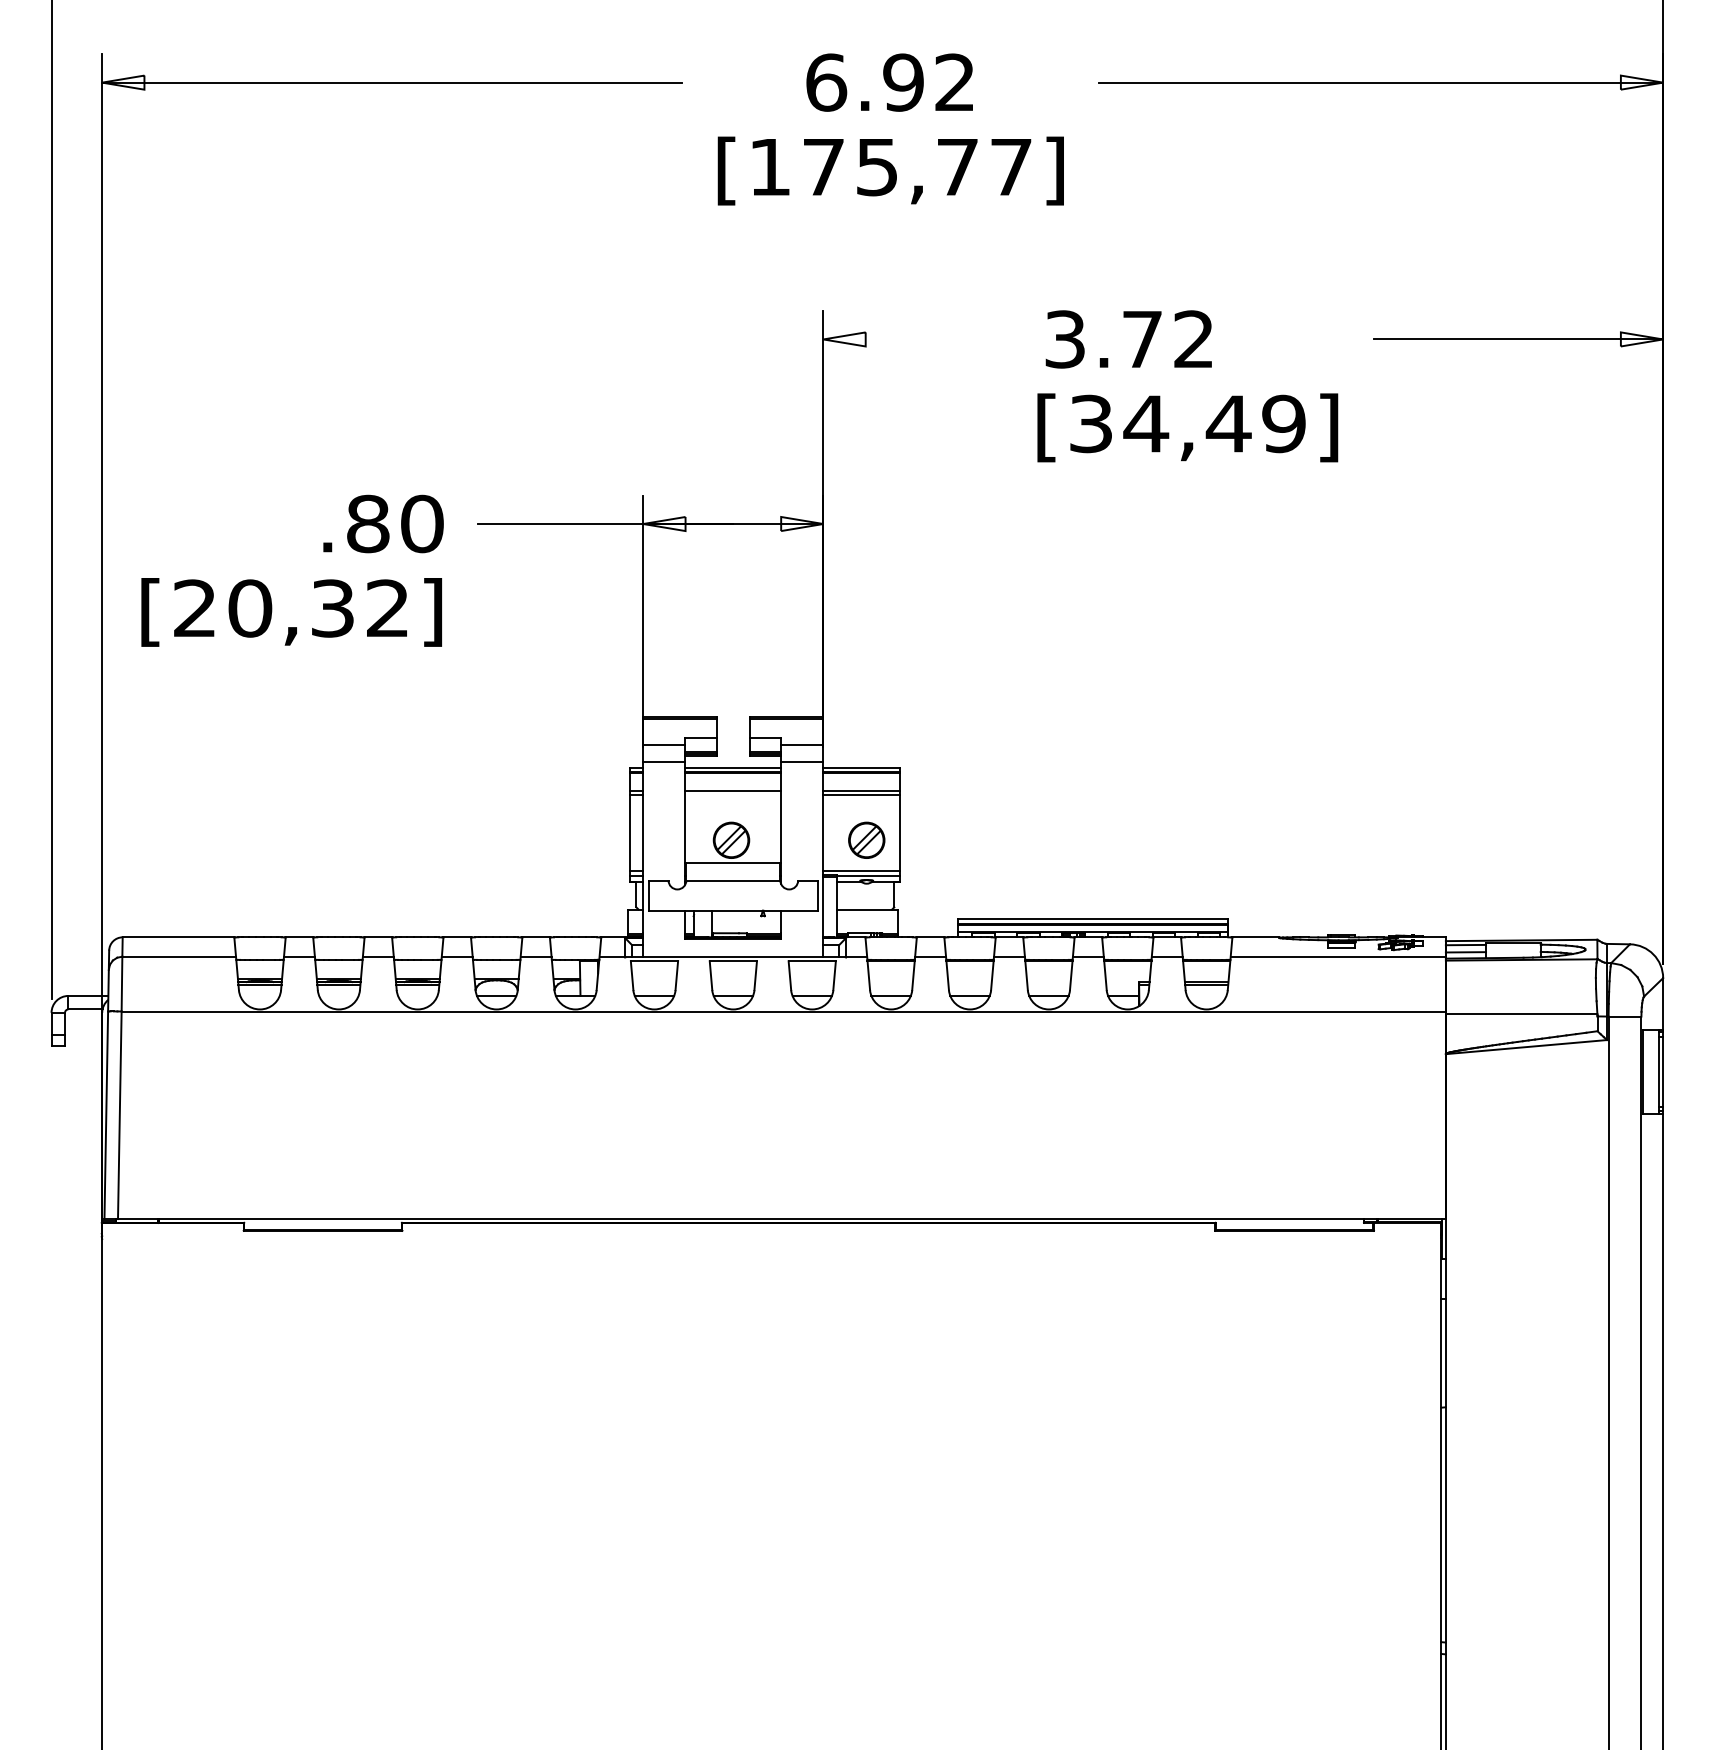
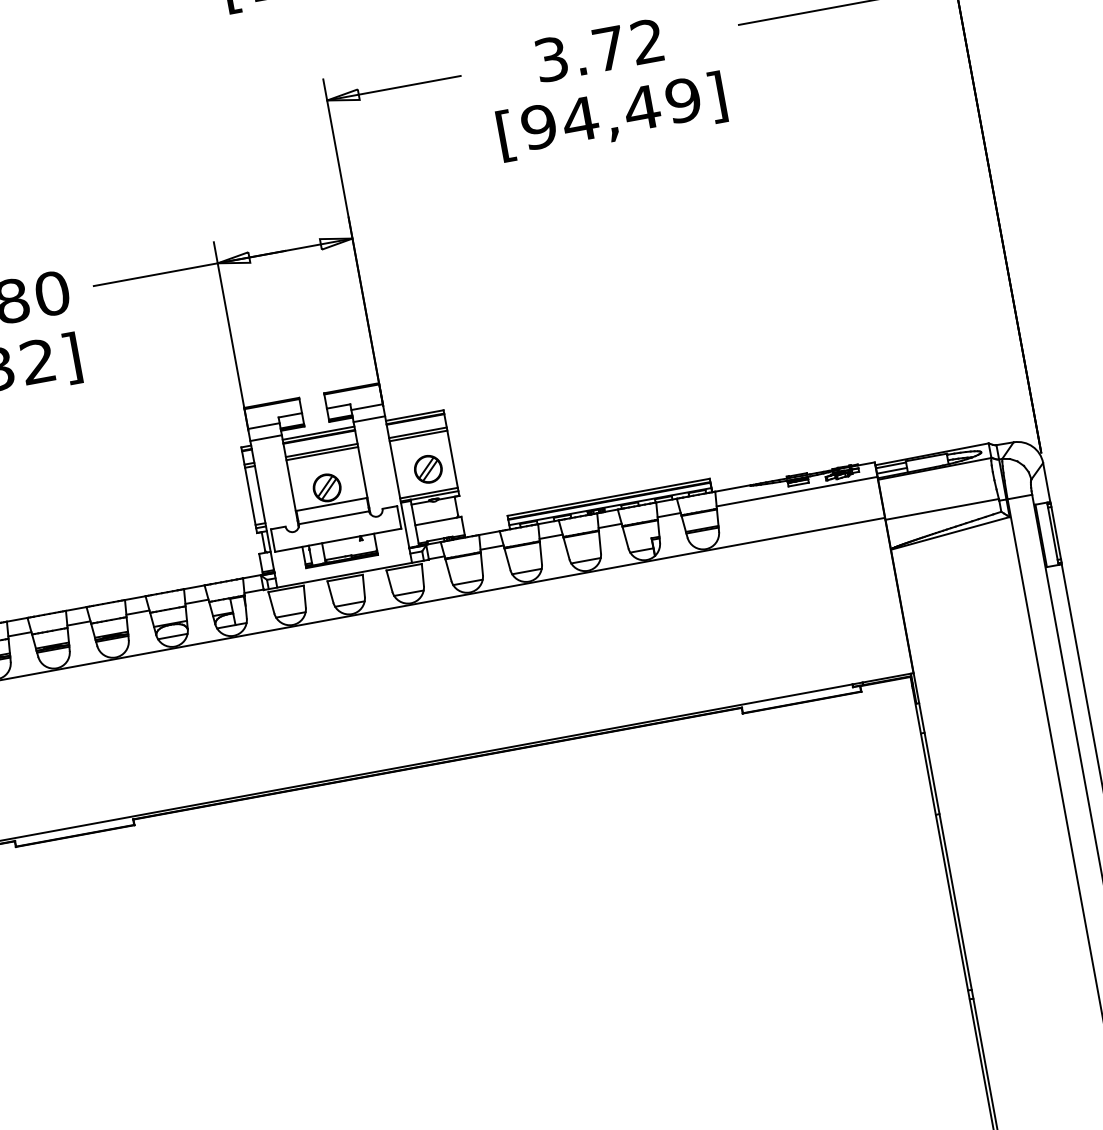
line: (912, 339) -> (393, 88), added
text: (1128, 339) -> (598, 50), moved
text: (1090, 423) -> (538, 126), [34,49] -> [94,49]
line: (733, 794) -> (322, 453), added

